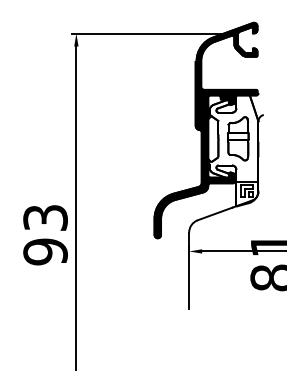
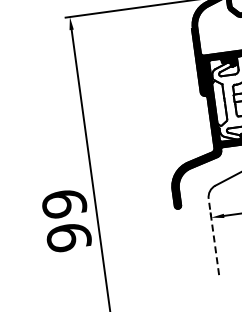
text: (45, 217) -> (64, 203), 93 -> 99
line: (189, 270) -> (214, 236), solid -> dashed

